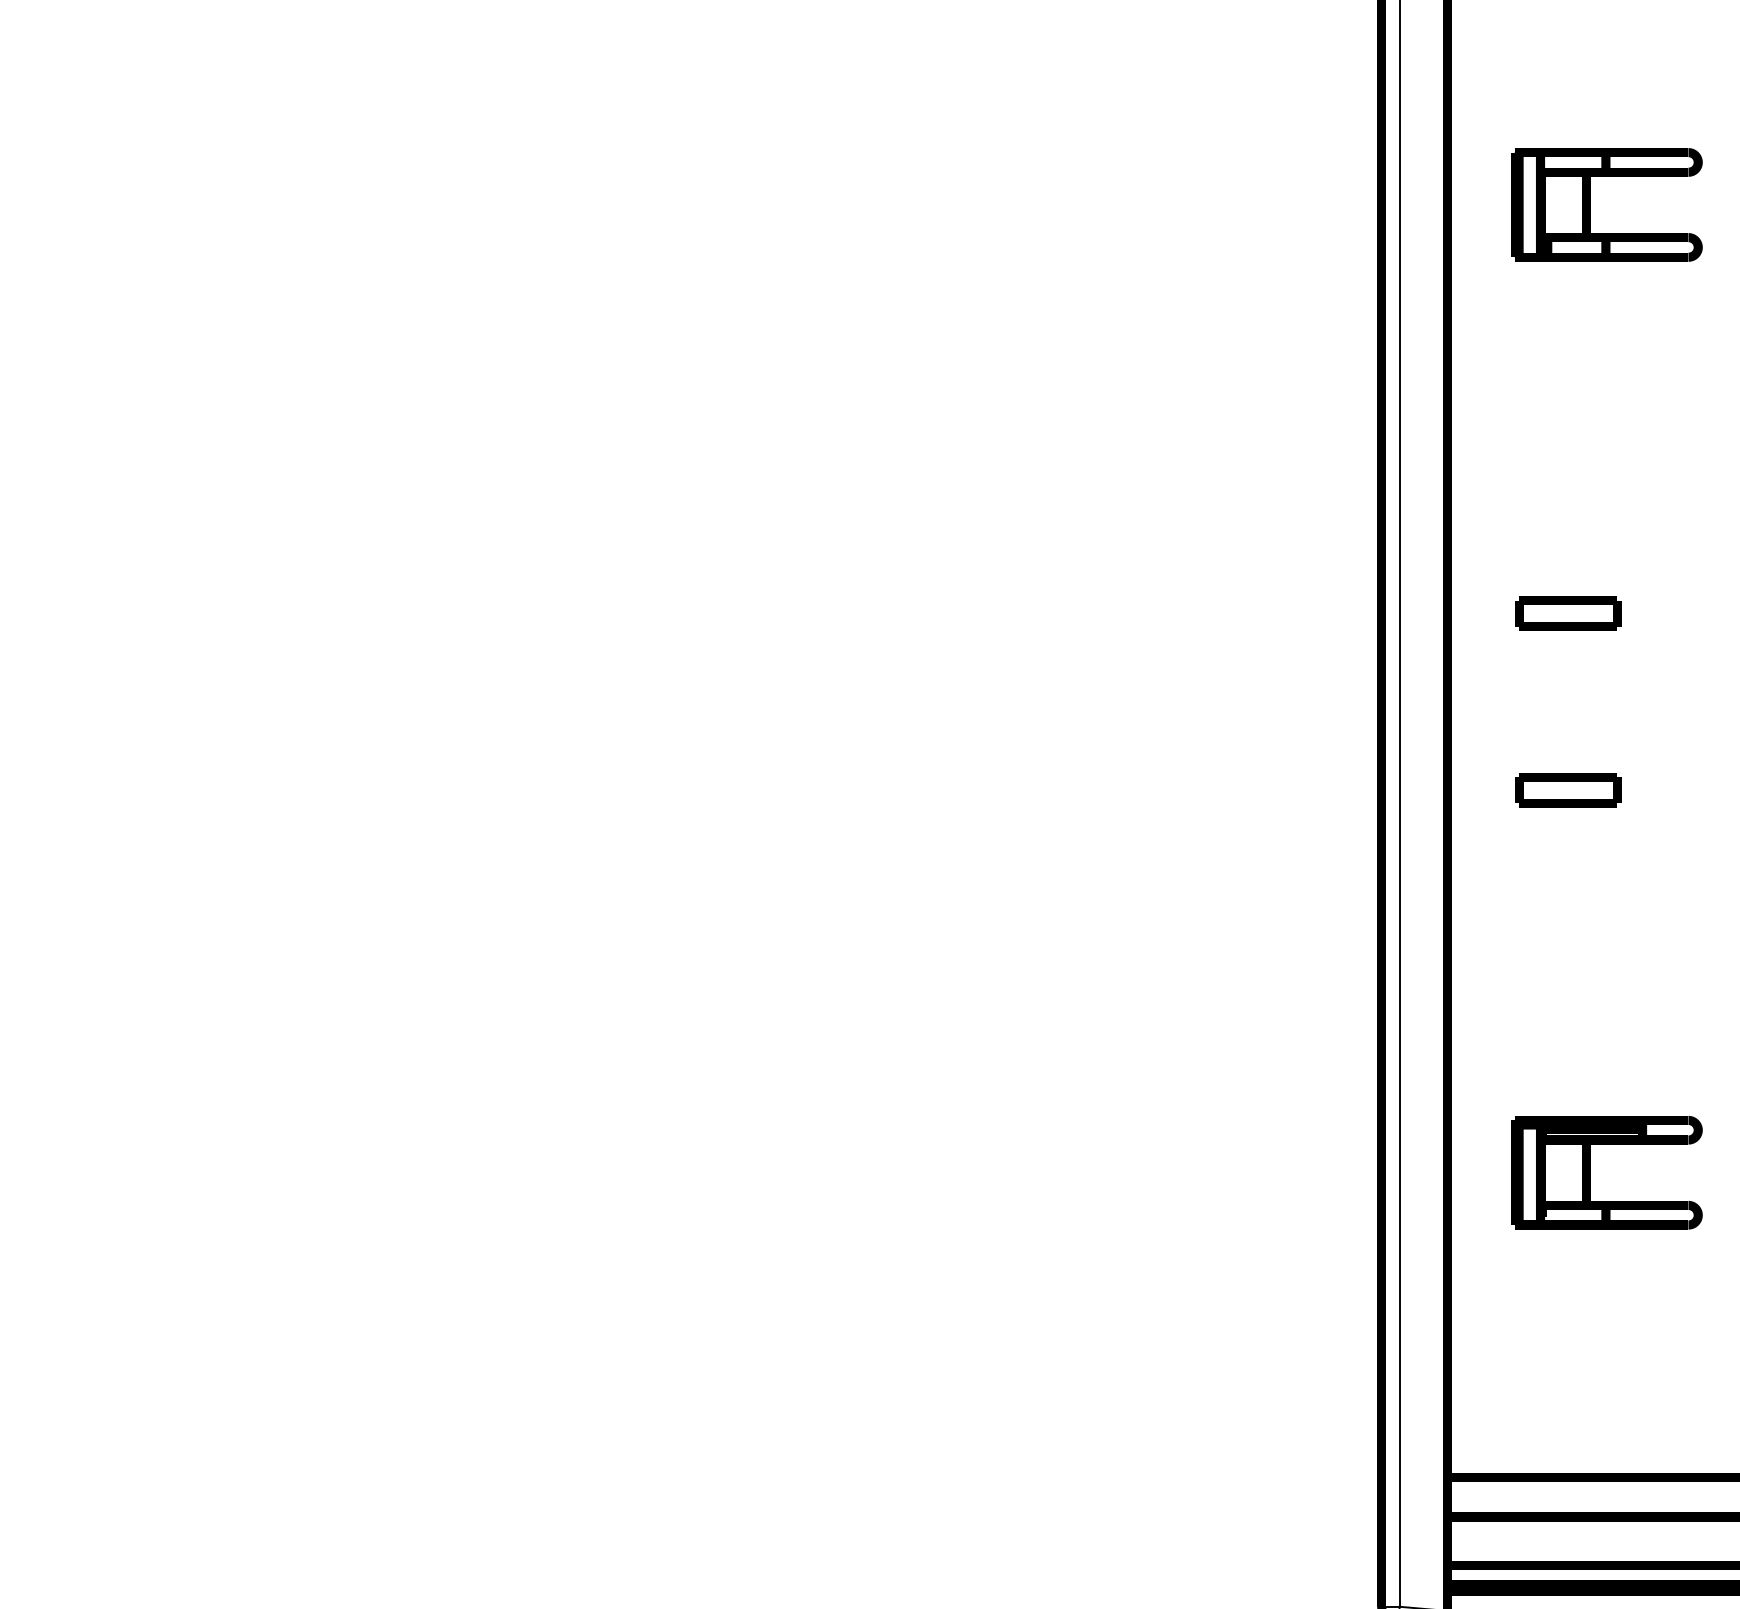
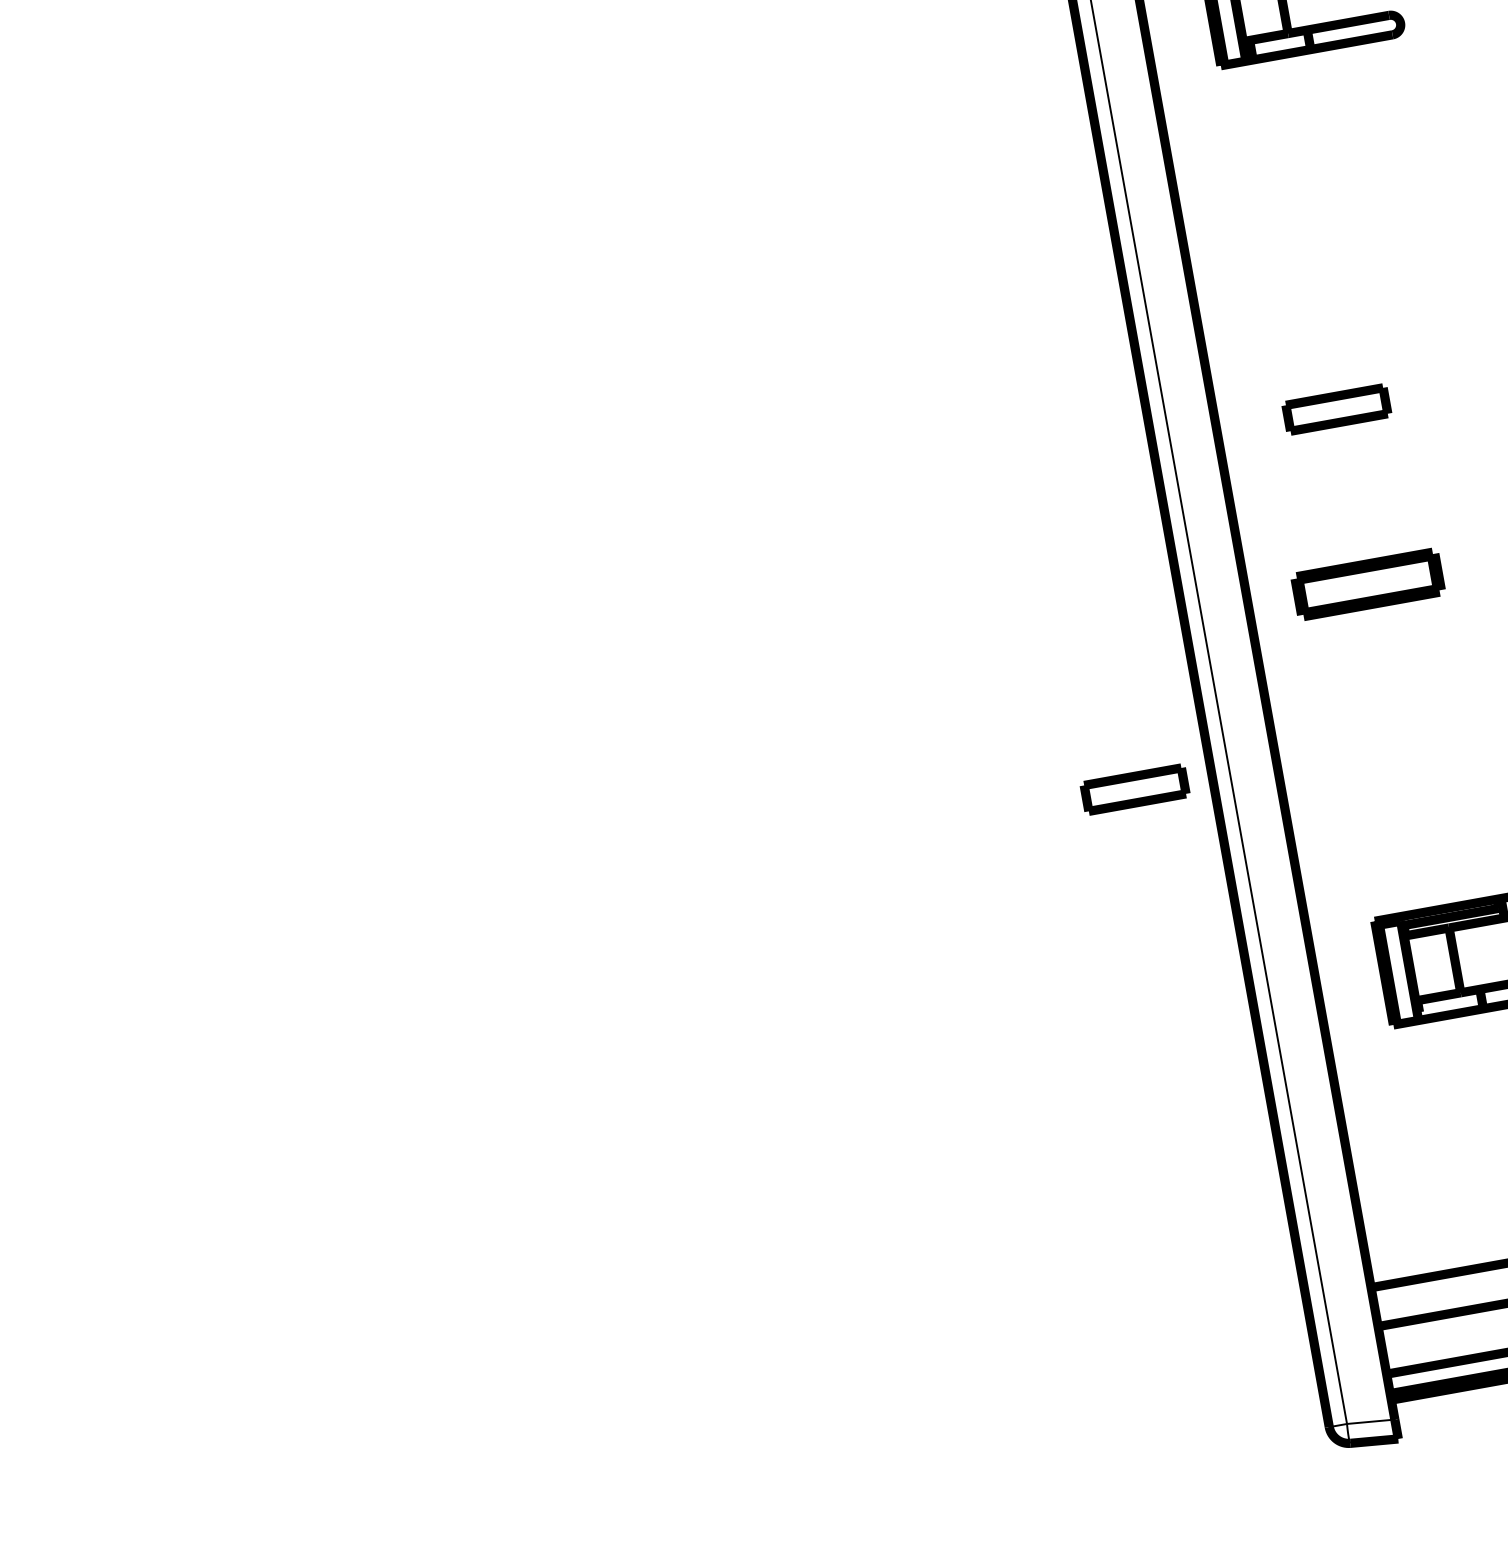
part: (1568, 790) -> (1368, 584), size x1.4
part: (1304, 949) -> (1135, 789), added

